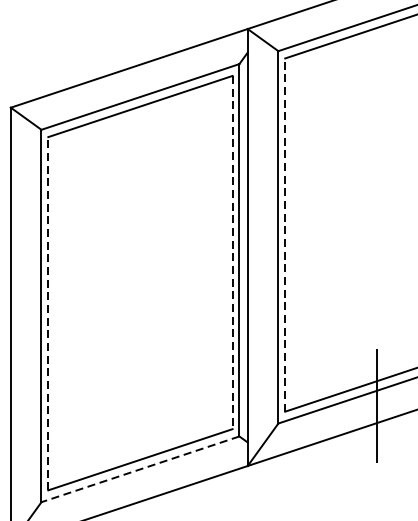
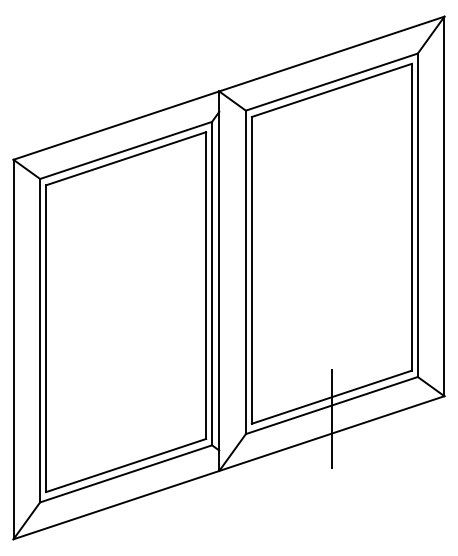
line: (284, 234) -> (251, 269), dashed -> solid
line: (233, 253) -> (206, 286), dashed -> solid
line: (48, 313) -> (46, 338), dashed -> solid
line: (140, 468) -> (126, 473), dashed -> solid

